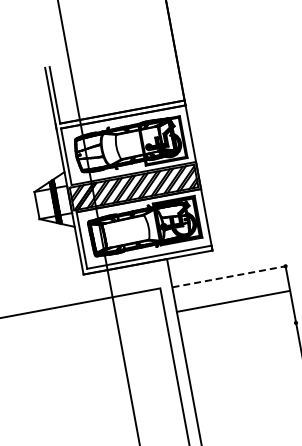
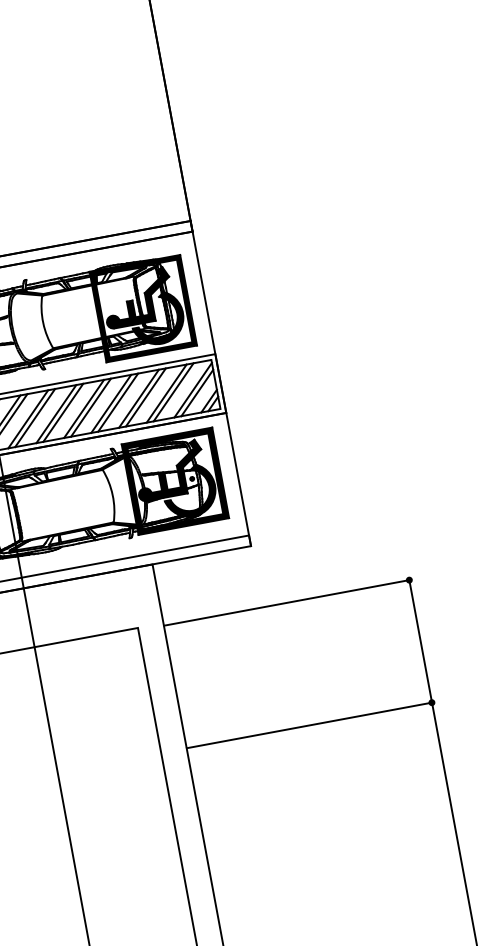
line: (229, 276) -> (287, 602), dashed -> solid
line: (233, 300) -> (309, 723), moved

